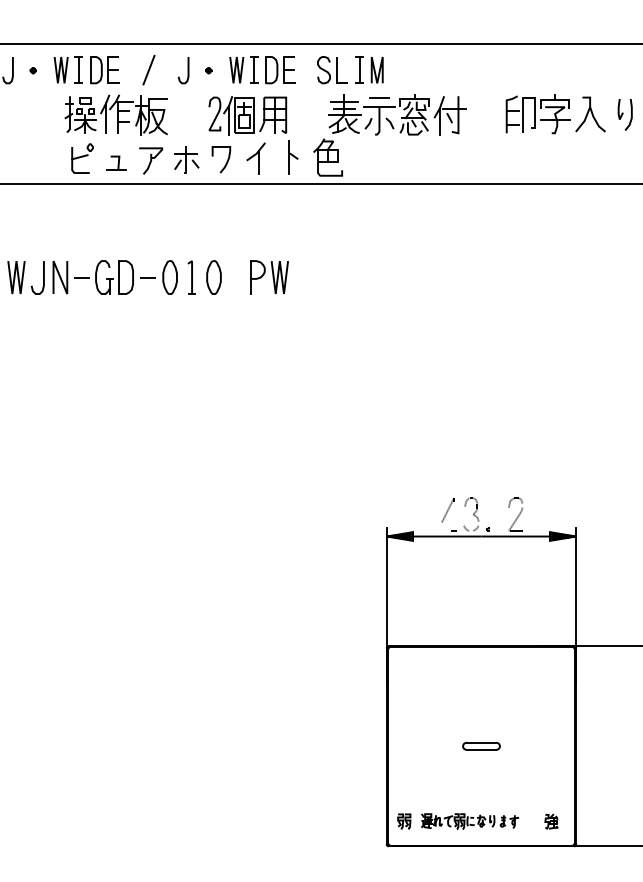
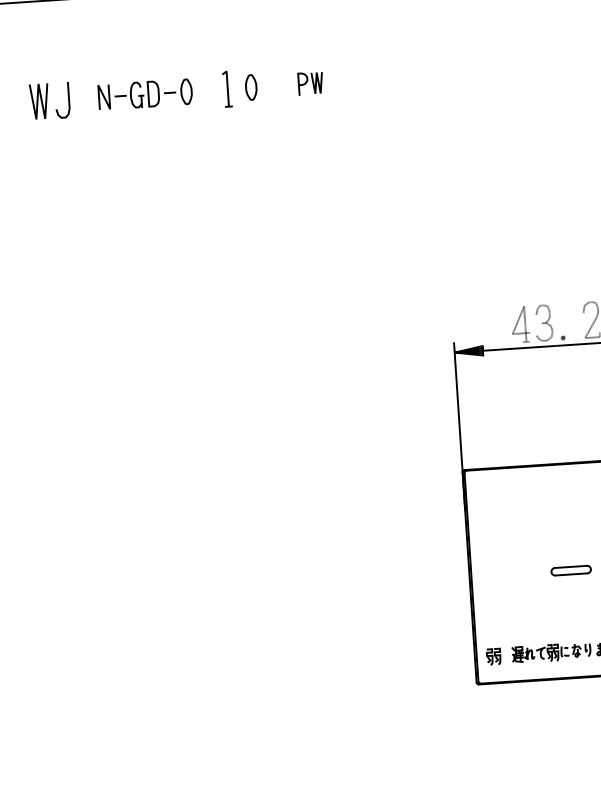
part: (114, 277) -> (144, 94), size x0.7
part: (213, 277) -> (250, 87), size x0.7
part: (269, 277) -> (310, 83), size x0.6

